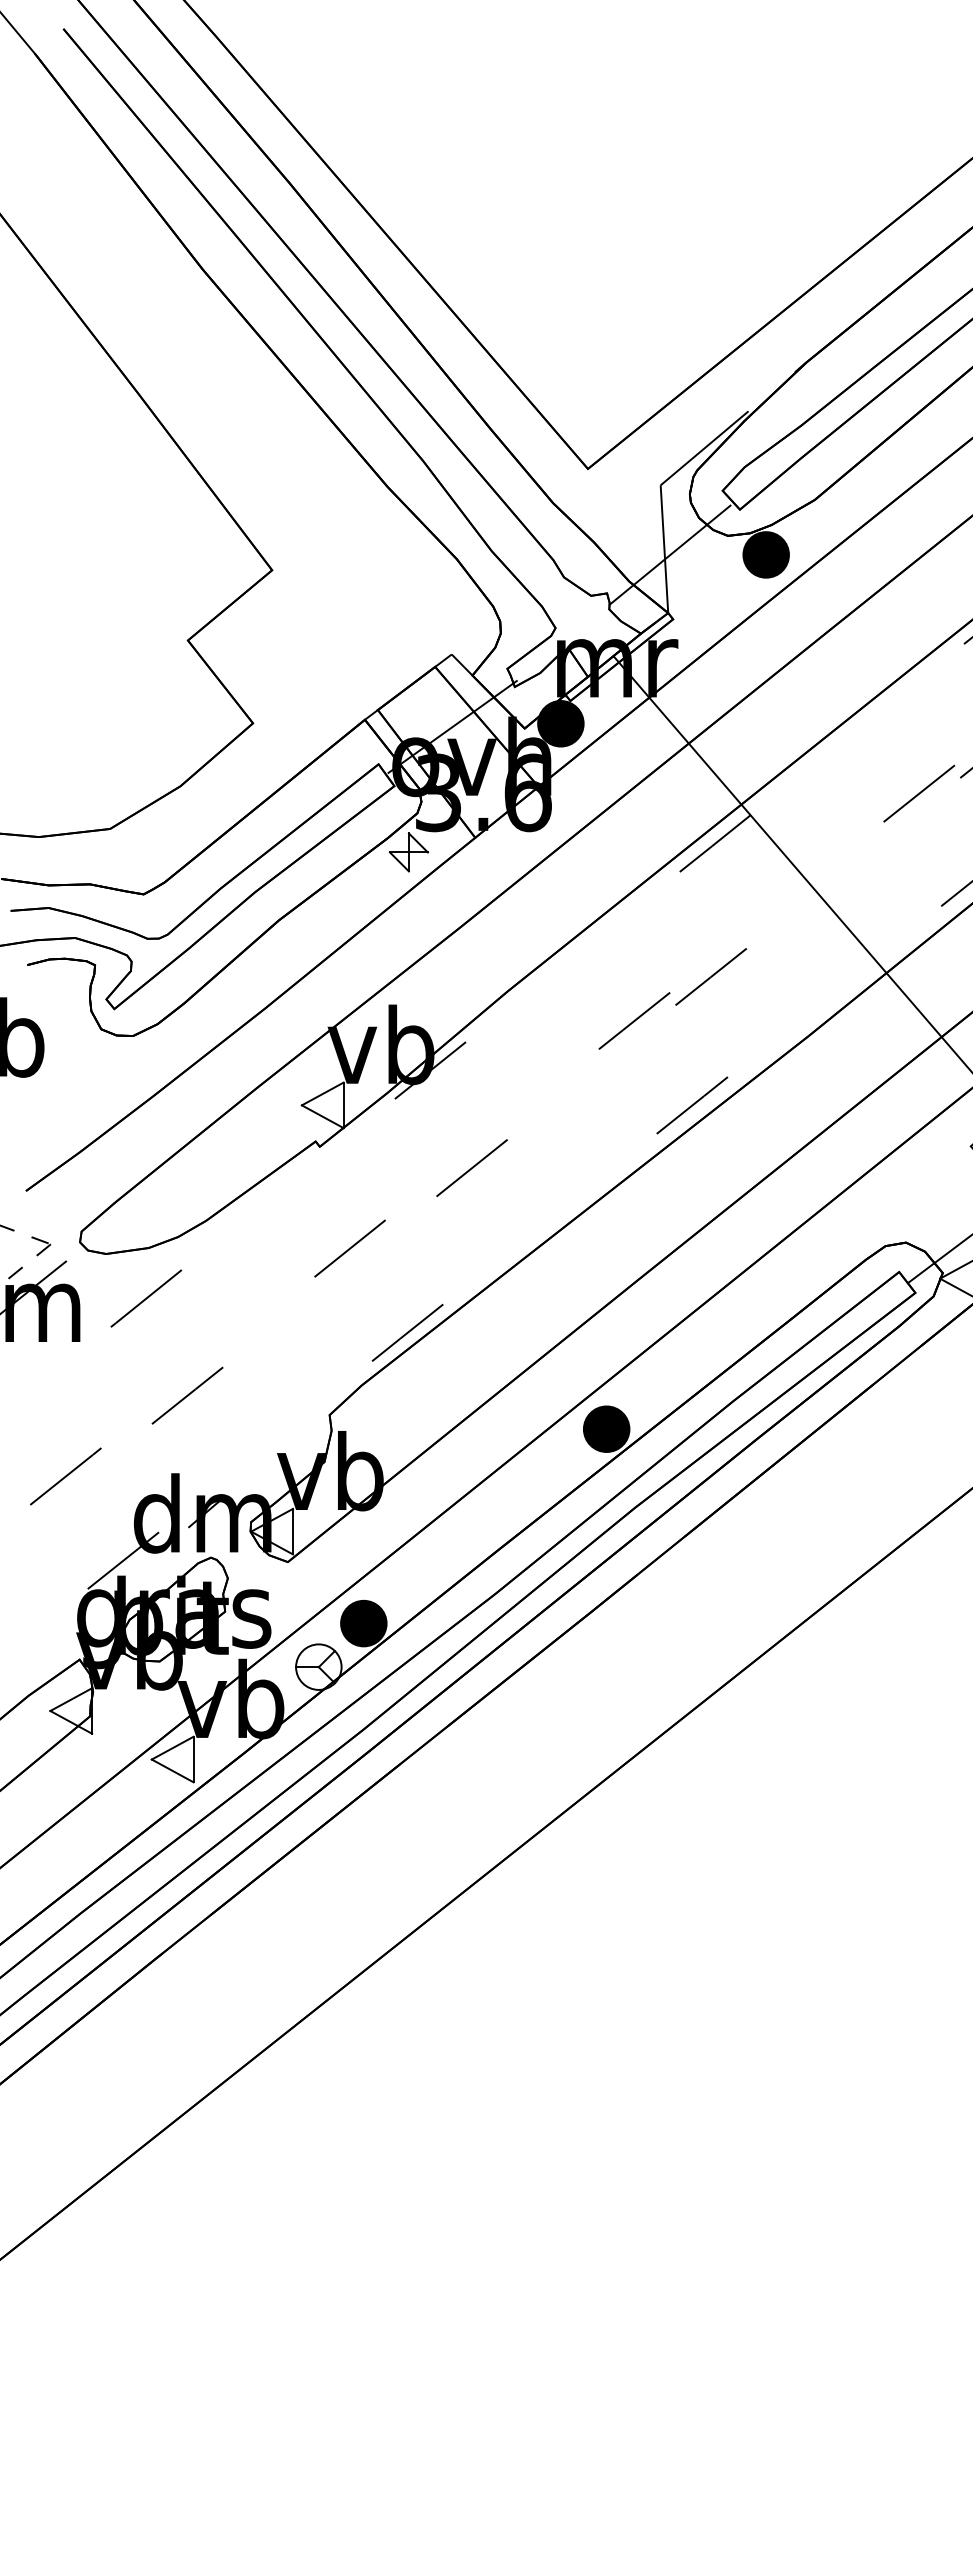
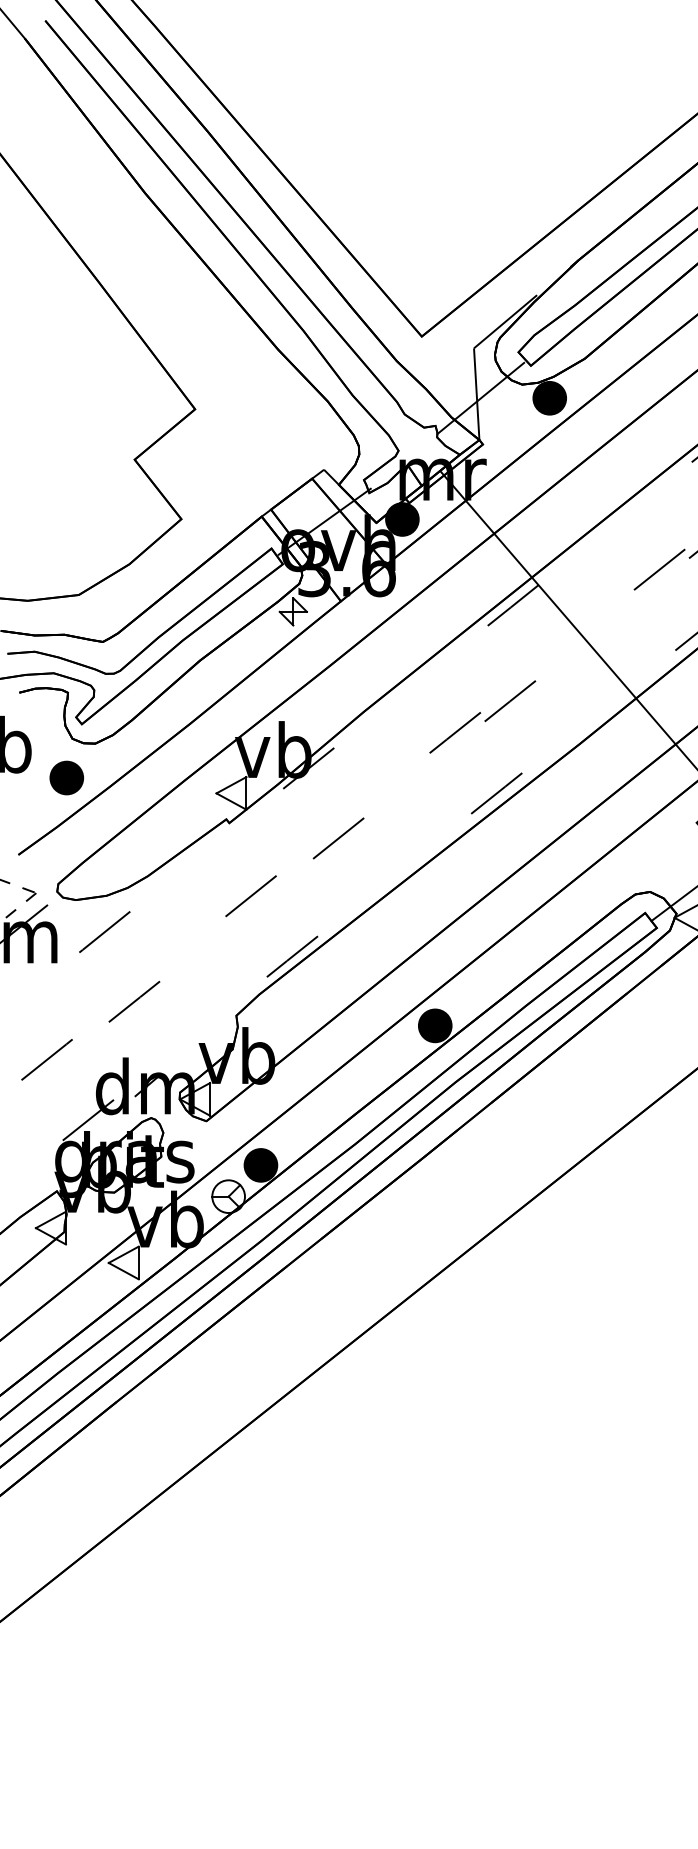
part: (92, 1083) -> (66, 777), added

